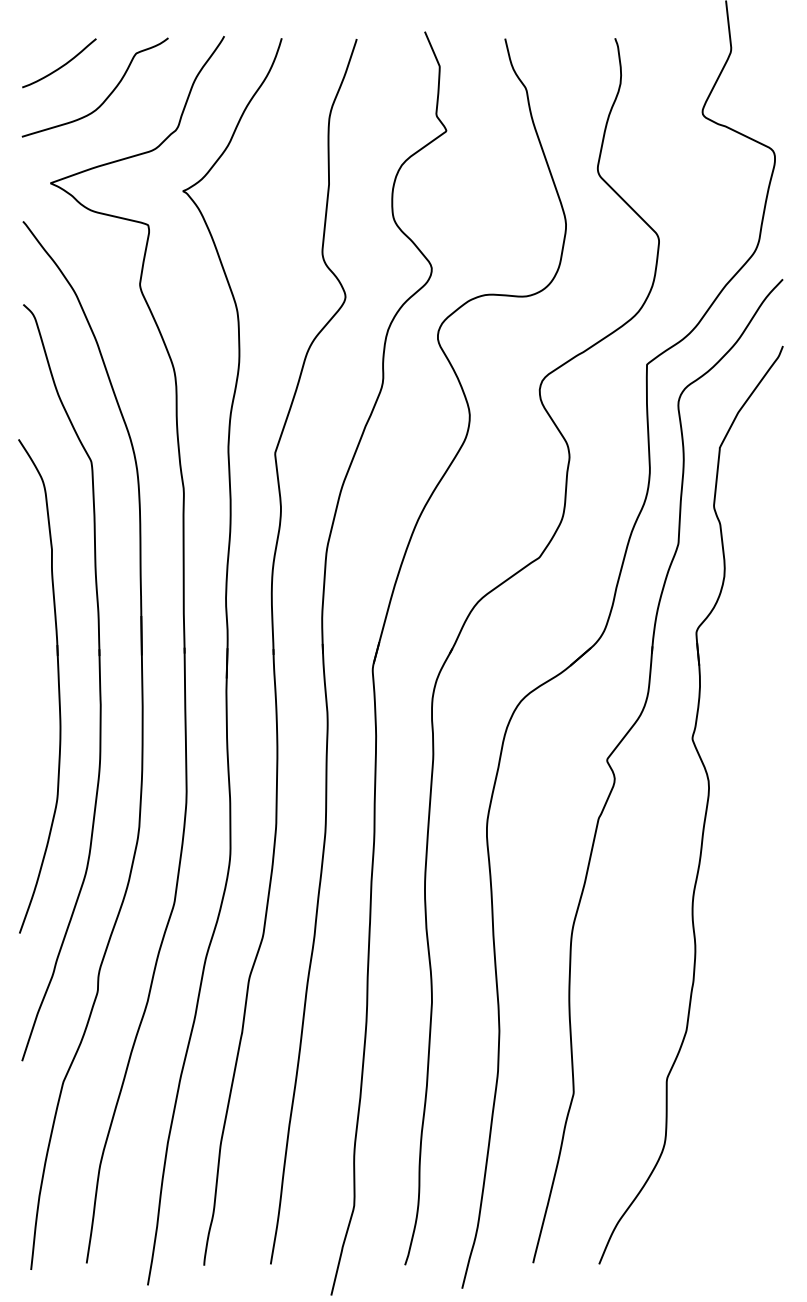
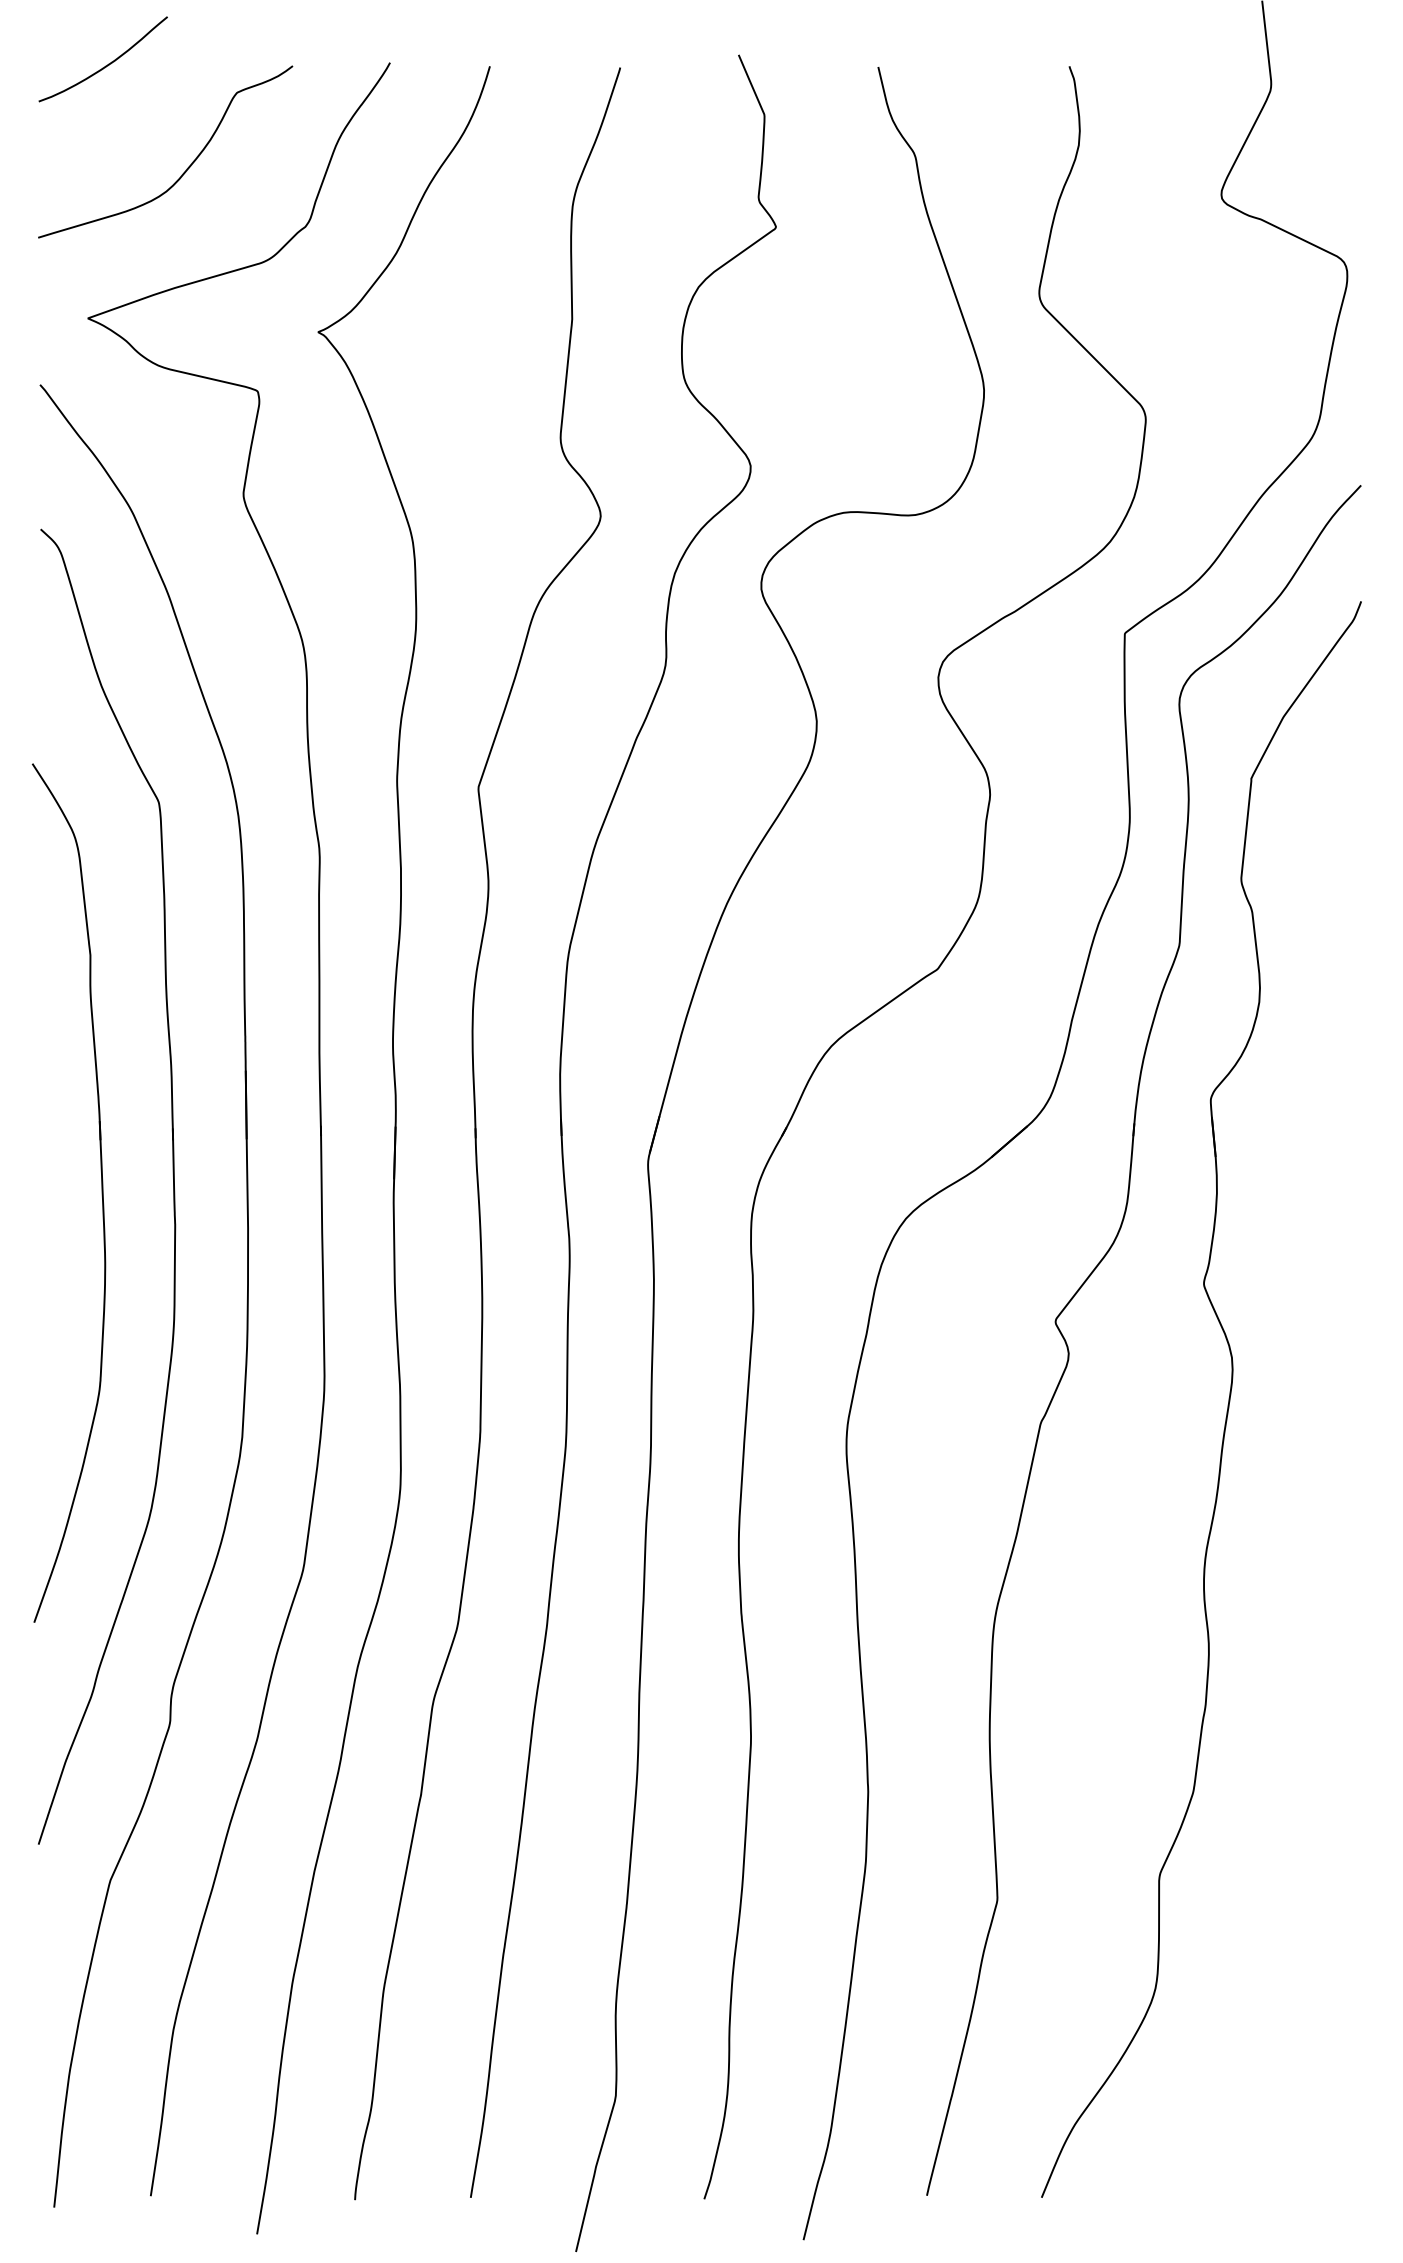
curve: (61, 65) -> (106, 63), moved

